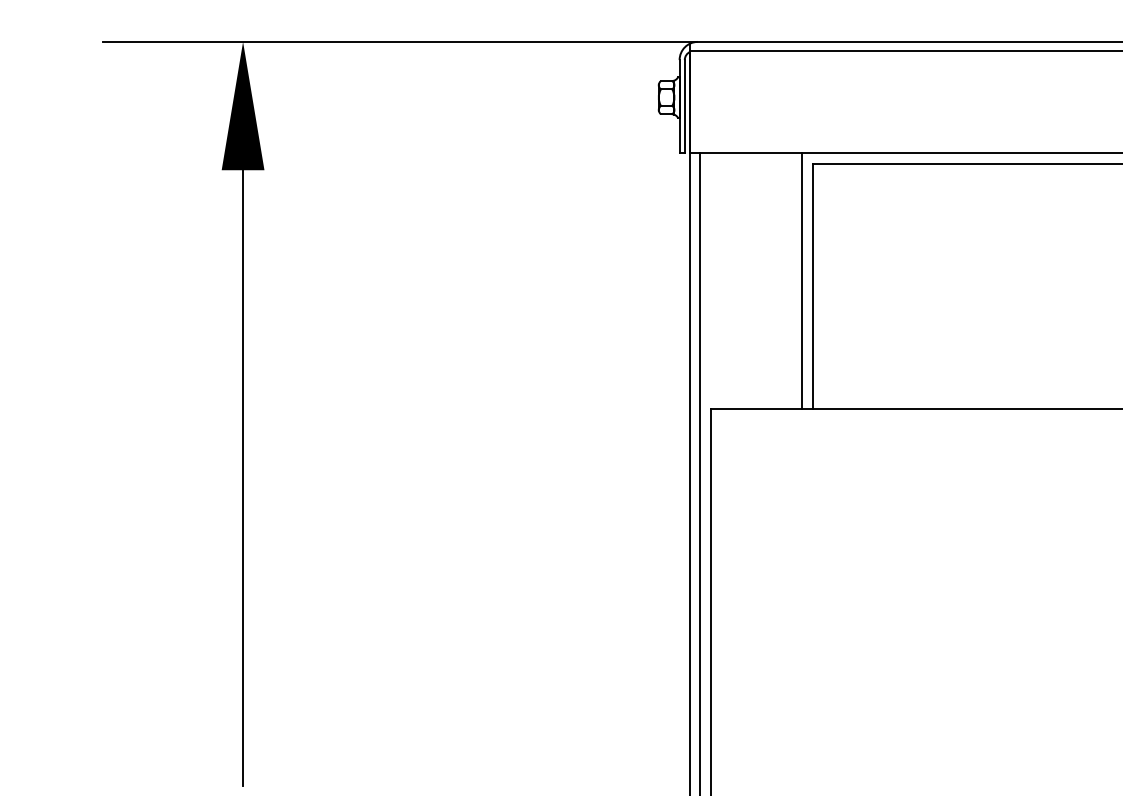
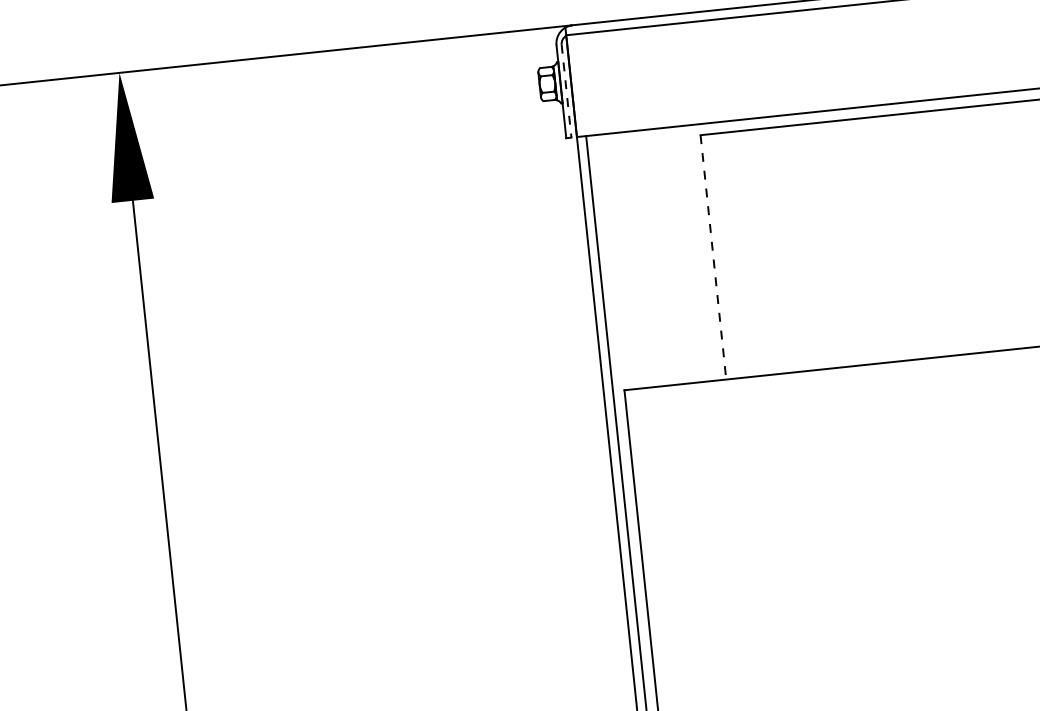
line: (684, 106) -> (566, 91), solid -> dashed
line: (801, 281) -> (701, 253), removed
line: (813, 286) -> (713, 256), solid -> dashed

